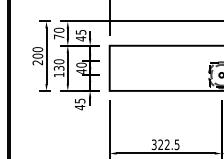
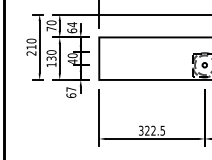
text: (81, 35) -> (72, 27), 45 -> 64
text: (37, 55) -> (31, 46), 200 -> 210
text: (80, 104) -> (71, 92), 45 -> 67

